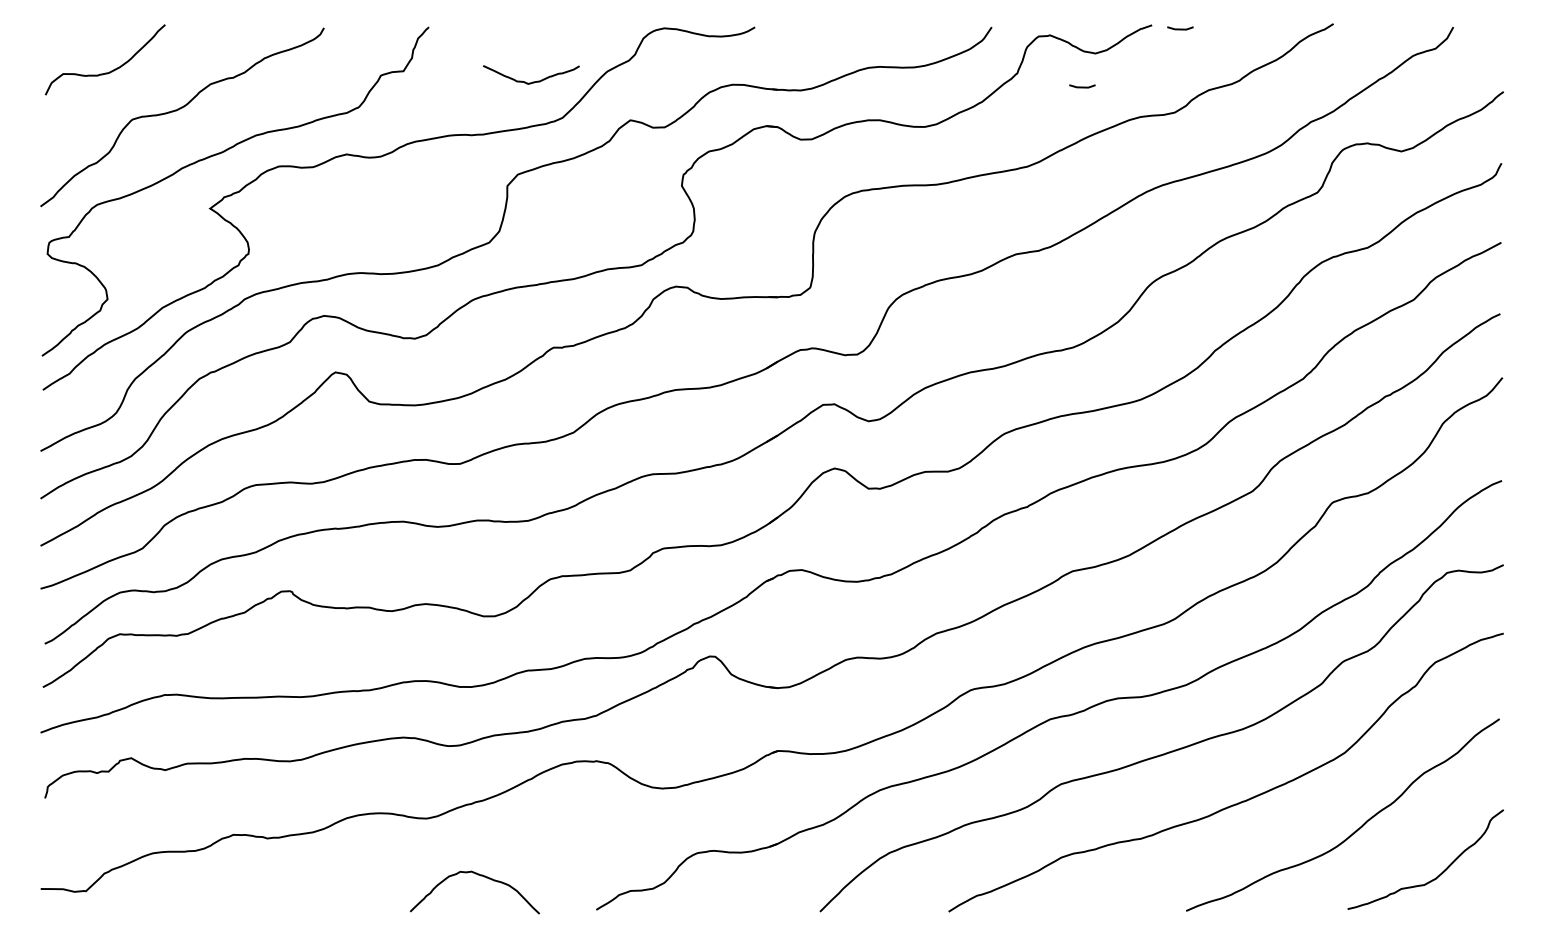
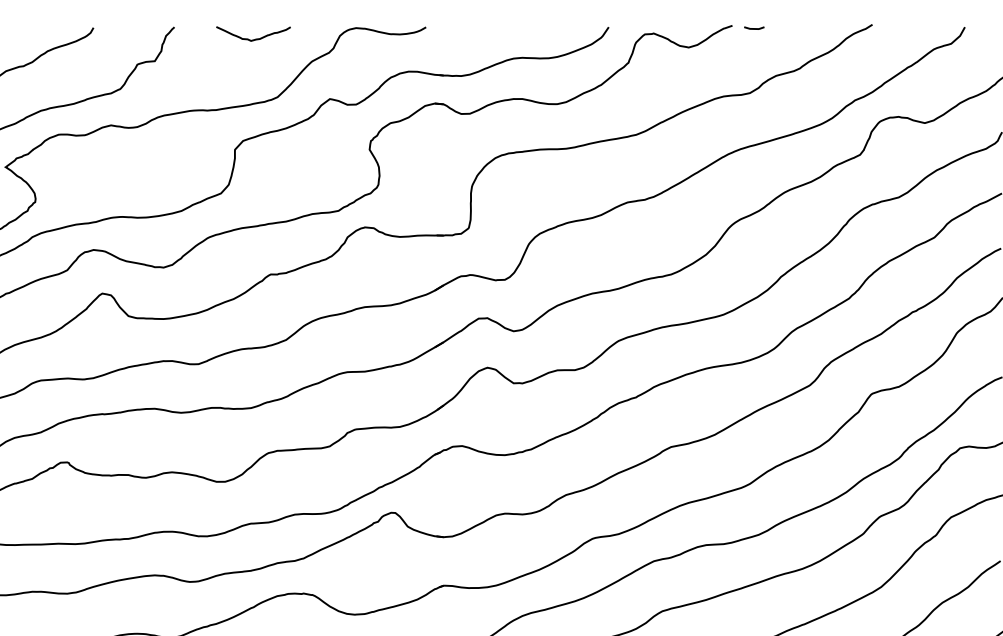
curve: (532, 81) -> (254, 39), moved
line: (1082, 86) -> (678, 72), removed

